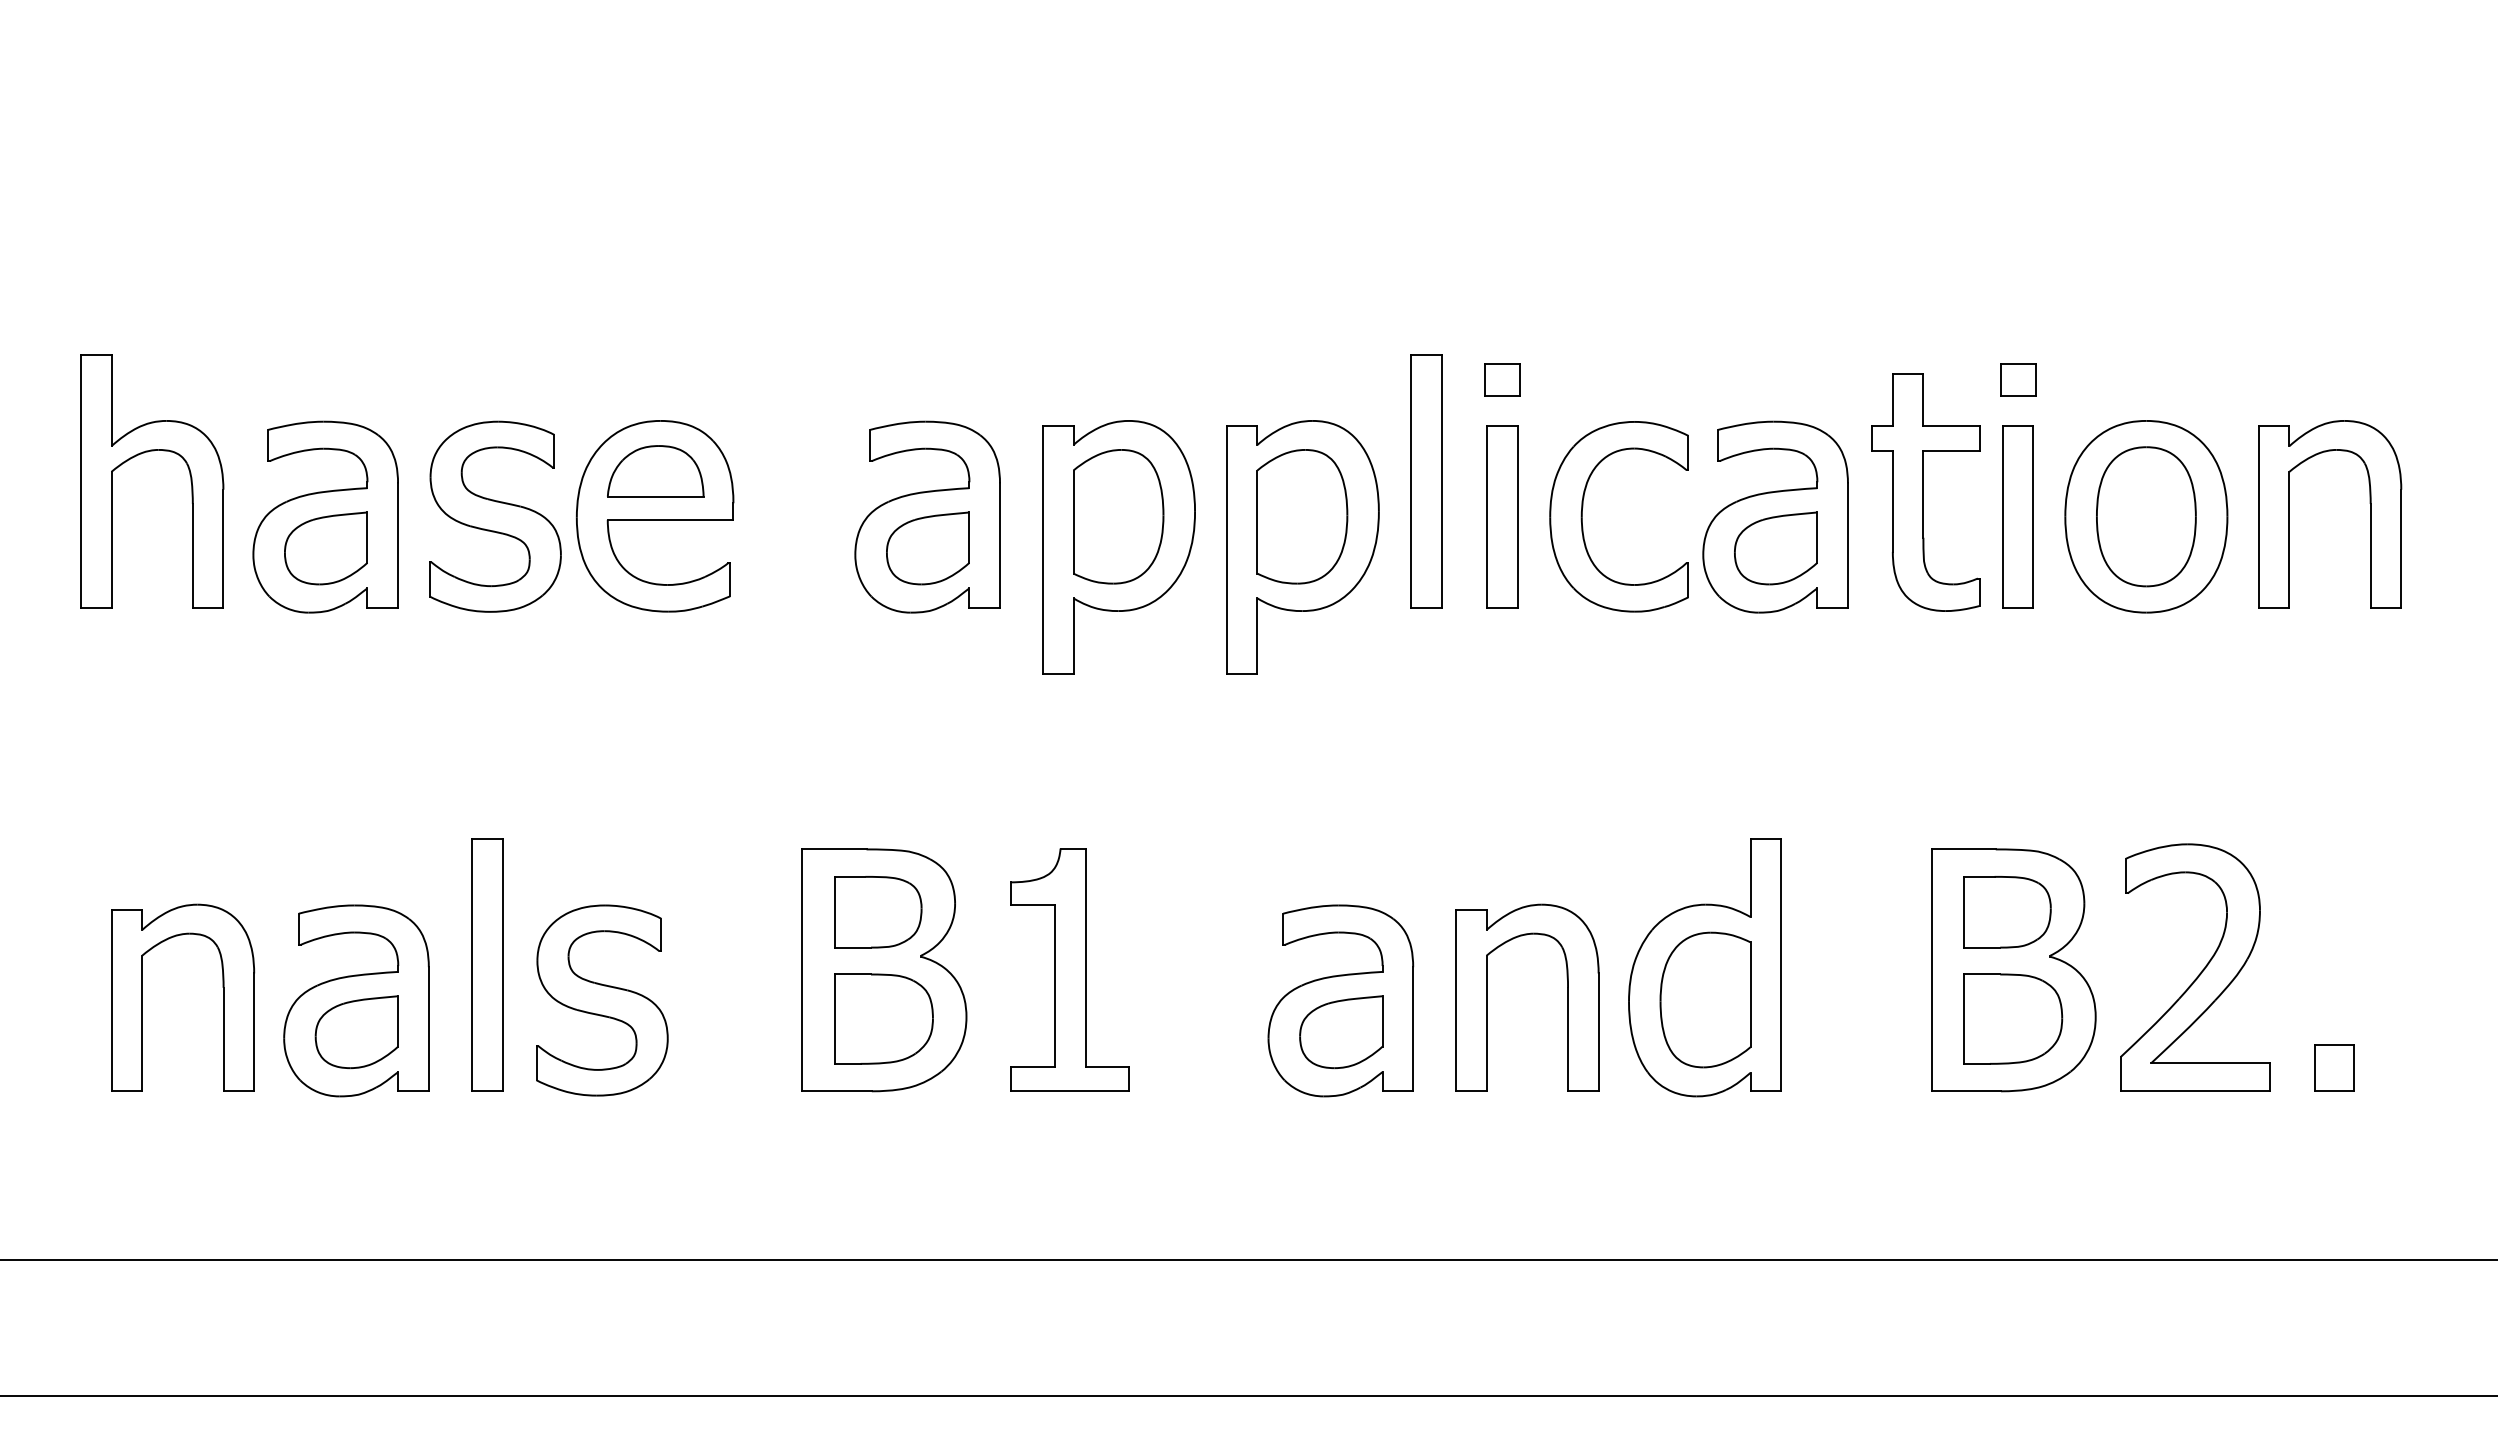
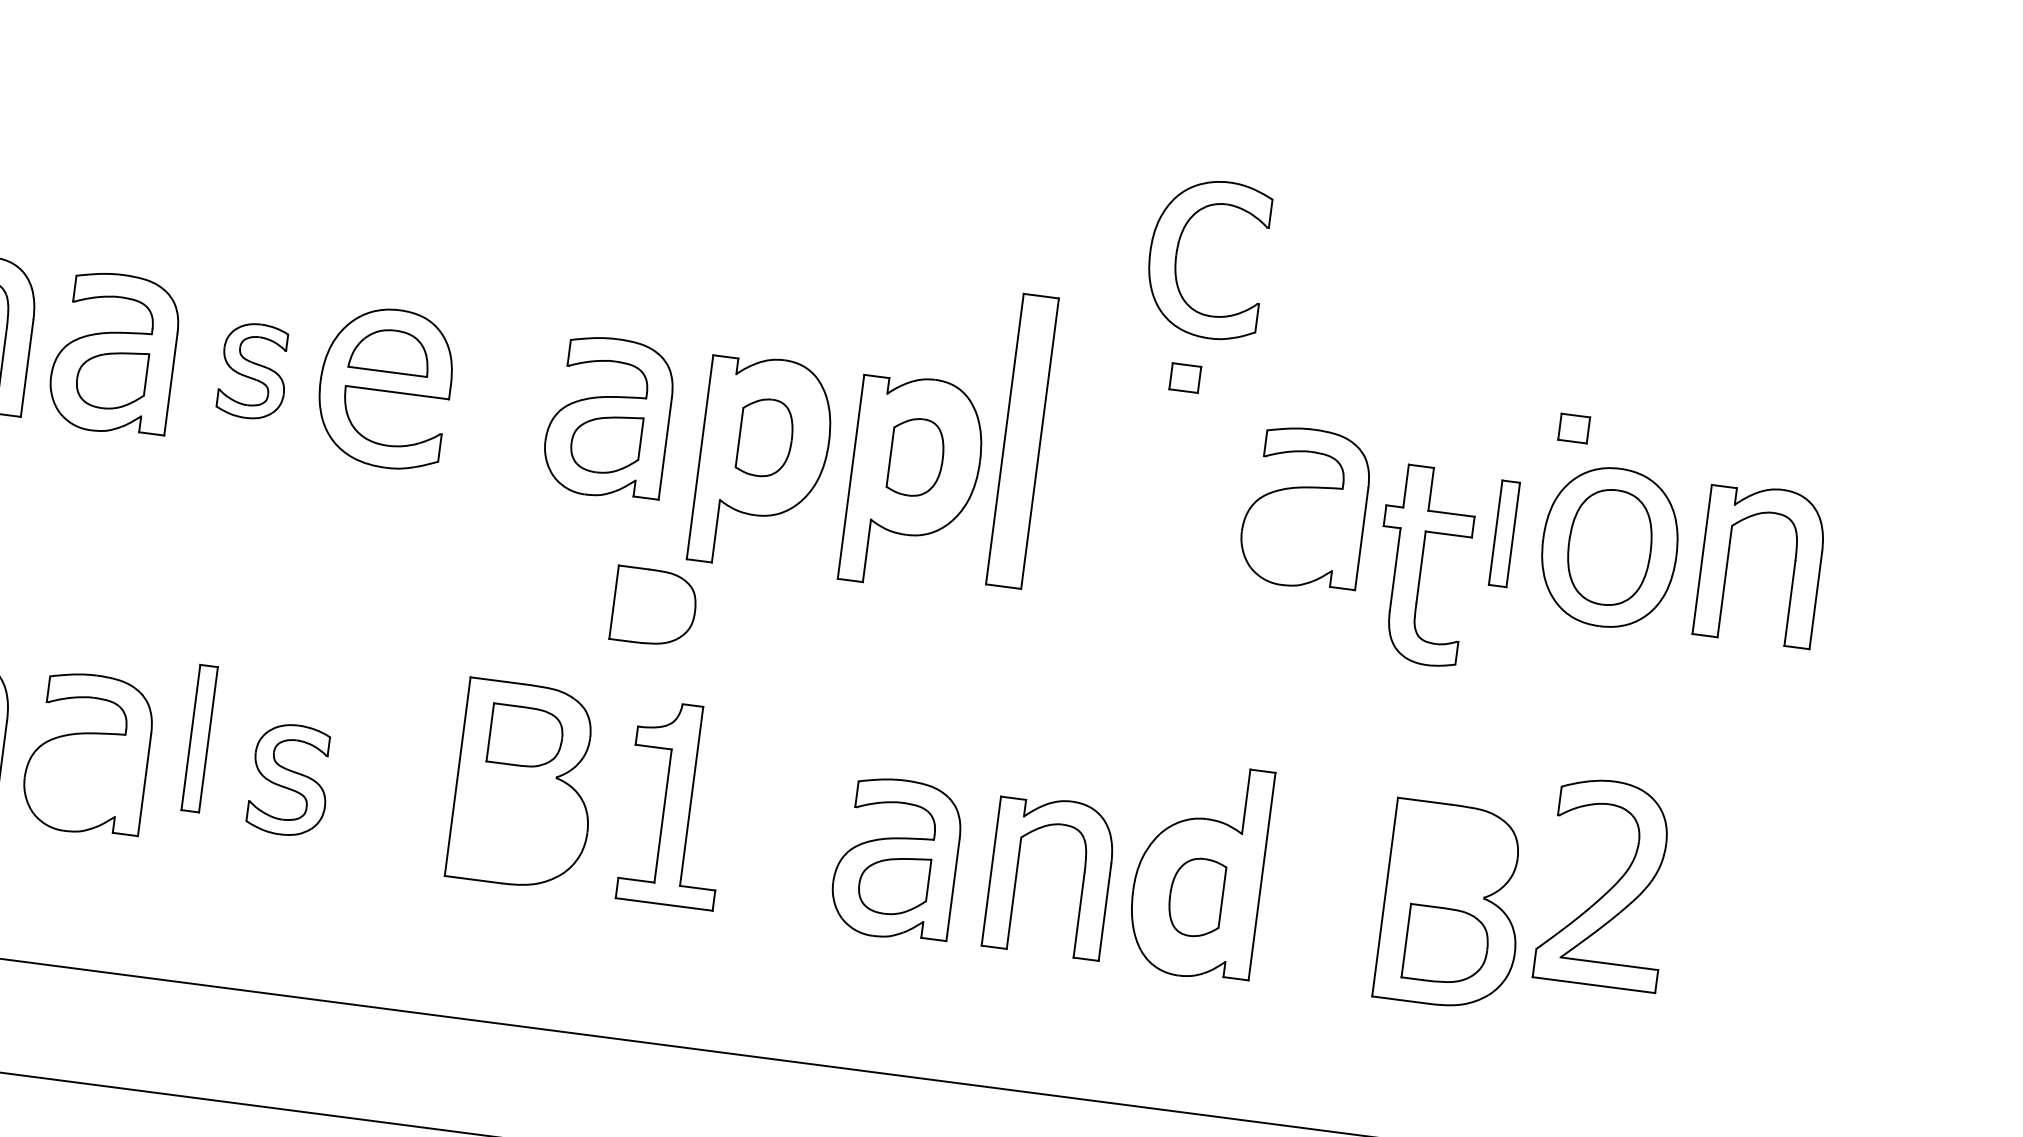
part: (1502, 379) -> (1185, 377), moved
part: (2018, 379) -> (1574, 428), moved
part: (1426, 481) -> (1022, 441), size x1.4
part: (1925, 492) -> (1423, 565), moved
part: (495, 516) -> (254, 371), size x0.6
part: (1118, 516) -> (765, 437), size x0.7
part: (1302, 516) -> (916, 457), size x0.7
part: (1502, 516) -> (1081, 478), removed
part: (1582, 516) -> (1176, 254), moved
part: (2017, 516) -> (1504, 533), size x0.7
part: (1775, 548) -> (1301, 533), removed
part: (2007, 912) -> (1453, 857), removed
part: (487, 964) -> (199, 738), size x0.7
part: (2201, 970) -> (1611, 886), moved
part: (1705, 999) -> (1196, 896), size x0.7
part: (602, 1000) -> (290, 780), size x0.7
part: (883, 1018) -> (654, 606), moved
part: (356, 1032) -> (84, 780), removed
part: (2334, 1067) -> (1705, 1019), removed

